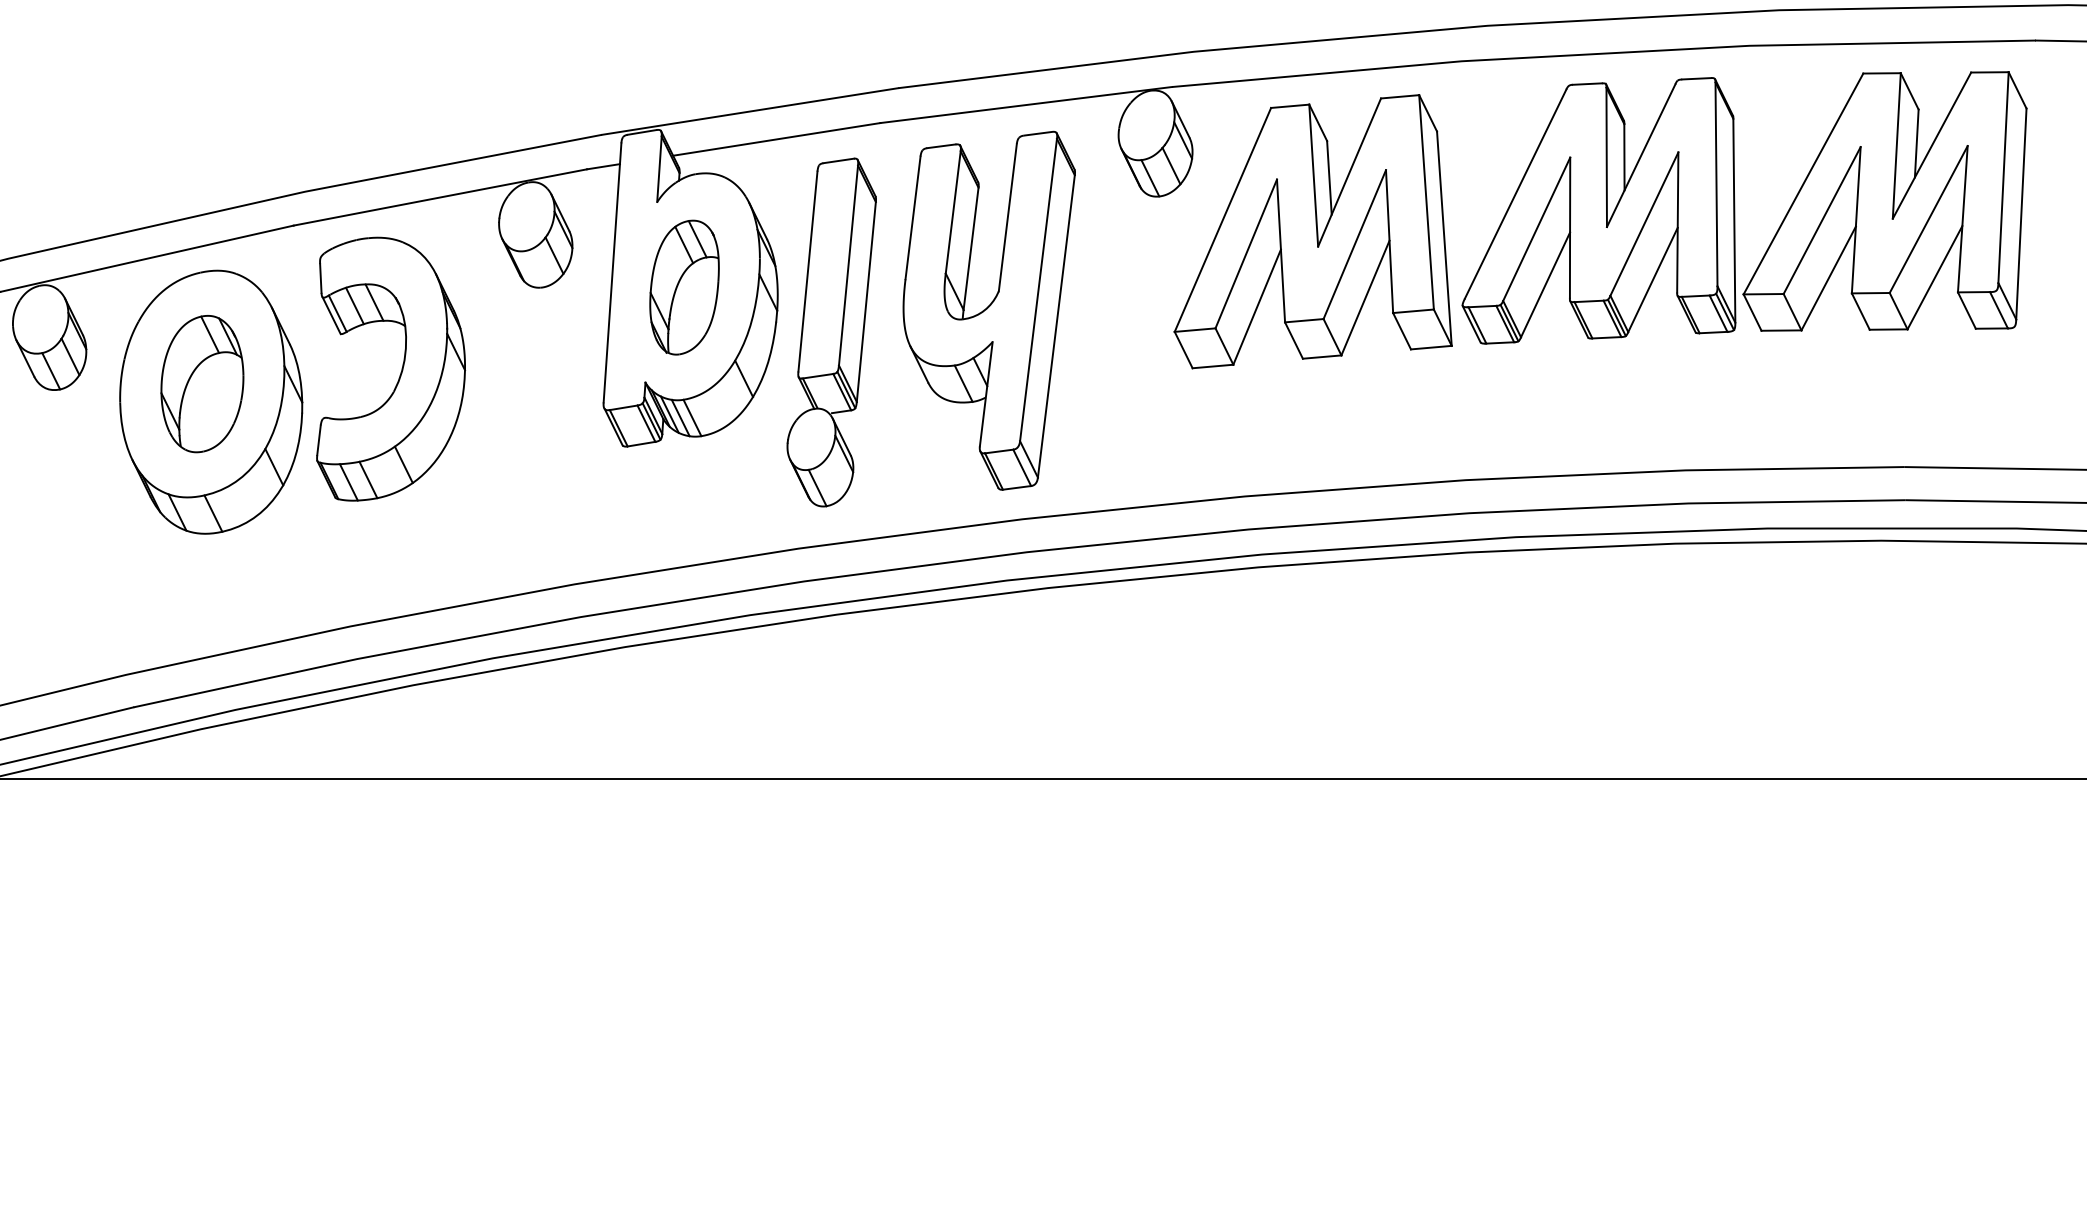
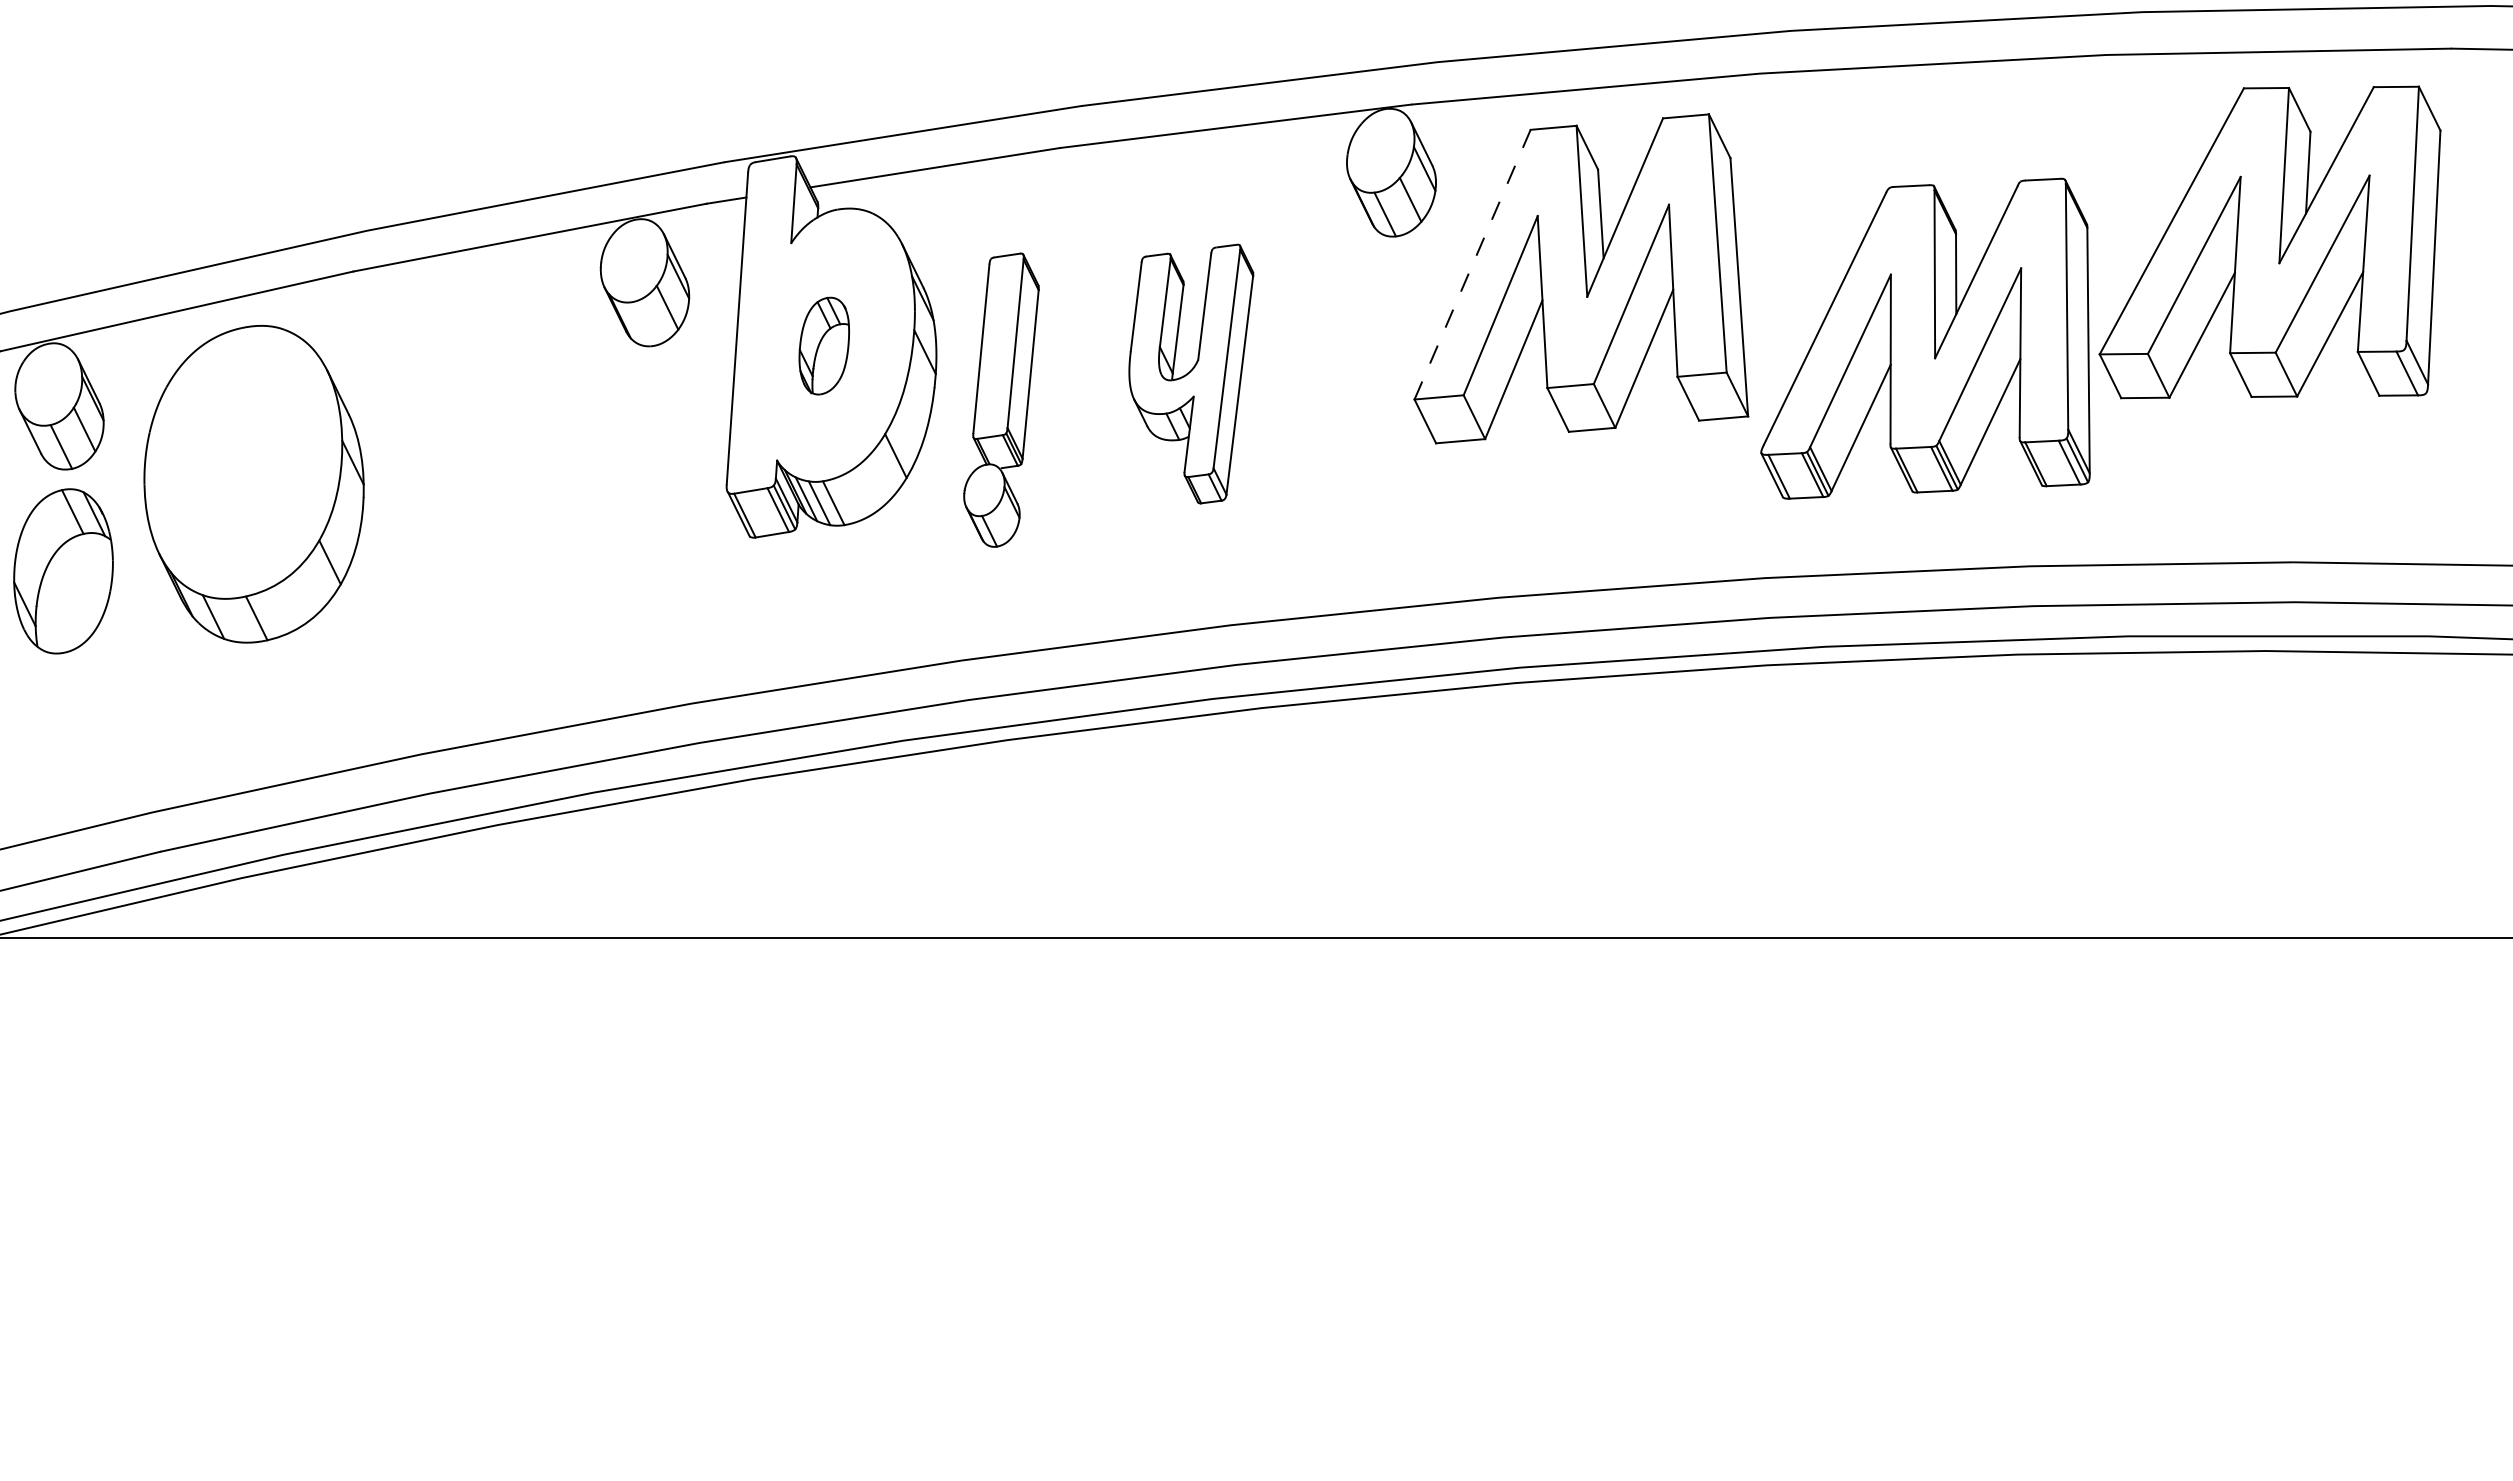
part: (1598, 210) -> (1925, 338), moved
line: (1222, 219) -> (1472, 264), solid -> dashed
part: (684, 287) -> (824, 345), size x0.6
part: (989, 310) -> (1191, 373), size x0.6
part: (831, 331) -> (1001, 399), size x0.7
part: (400, 371) -> (482, 447), removed
part: (202, 384) -> (63, 571), moved

